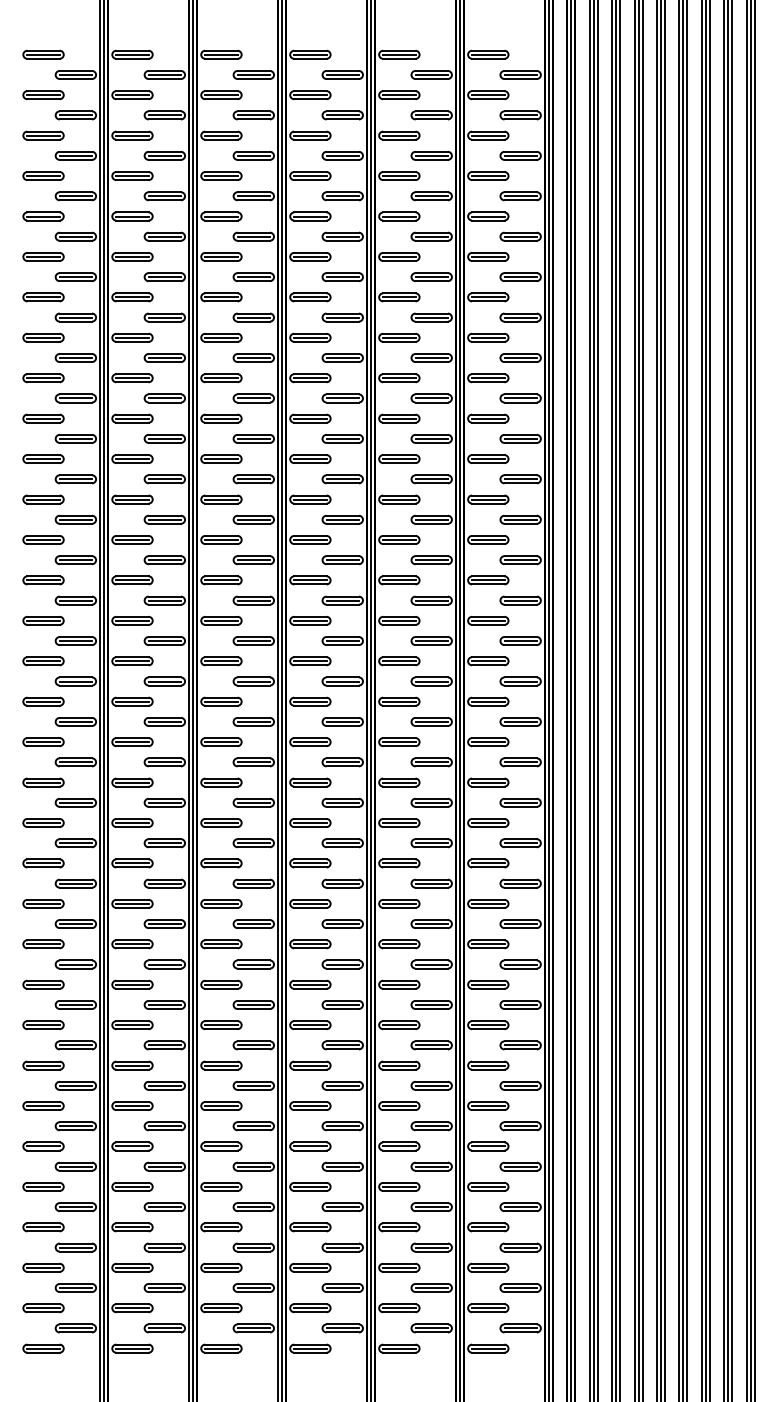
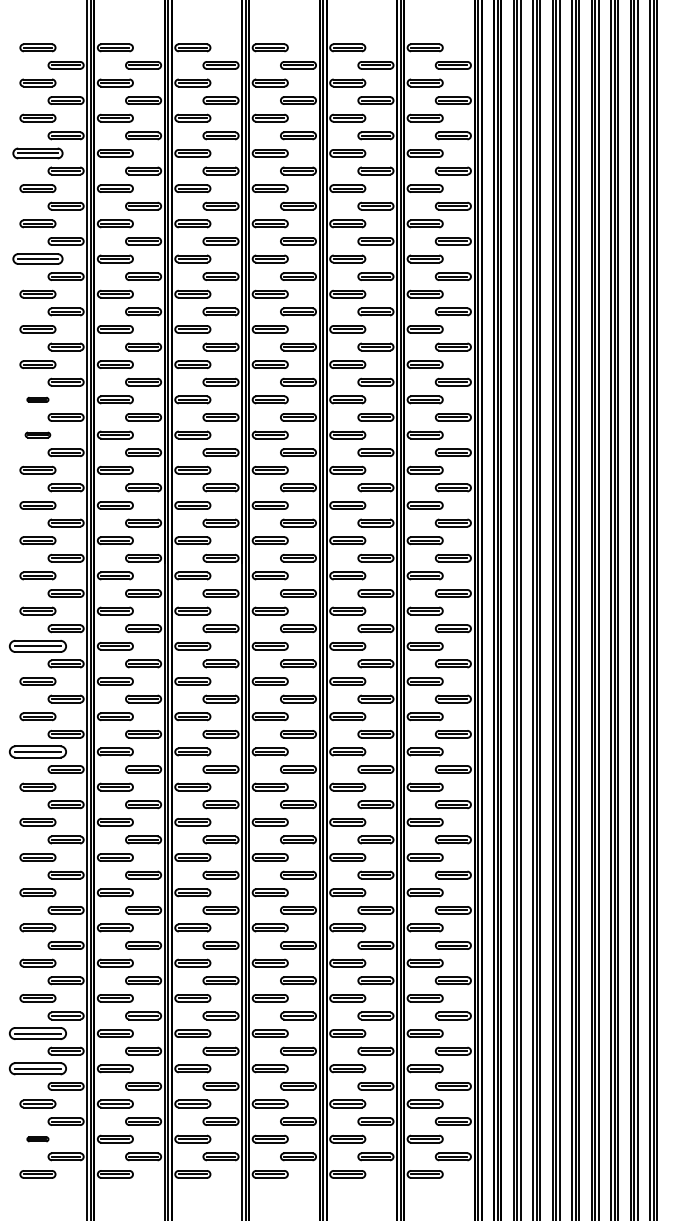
part: (43, 175) -> (37, 152), size x1.4
part: (43, 297) -> (37, 259), size x1.4
part: (43, 458) -> (37, 399), size x0.6
part: (43, 499) -> (37, 435), size x0.7
part: (43, 741) -> (37, 645), size x1.6
part: (43, 863) -> (37, 751), size x1.6
part: (43, 1186) -> (37, 1033), size x1.6
part: (43, 1227) -> (37, 1068), size x1.6
part: (43, 1308) -> (37, 1139), size x0.6

